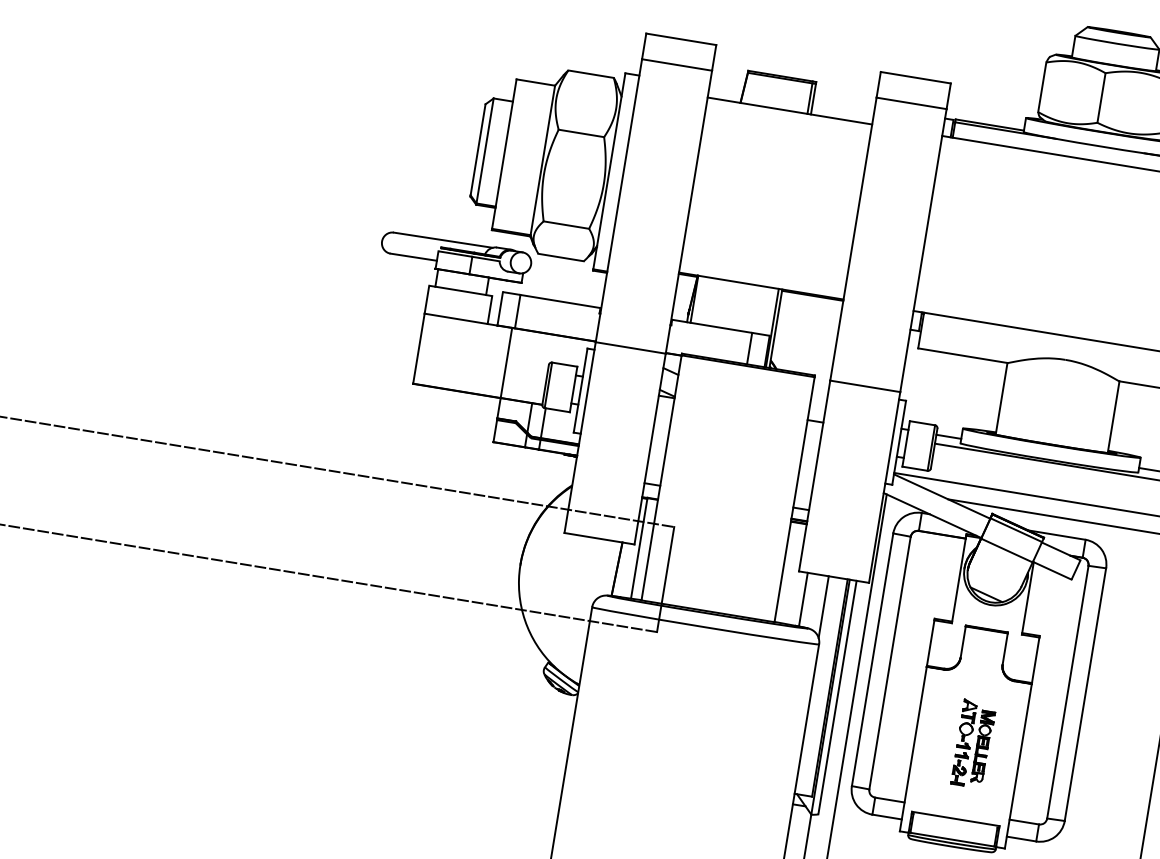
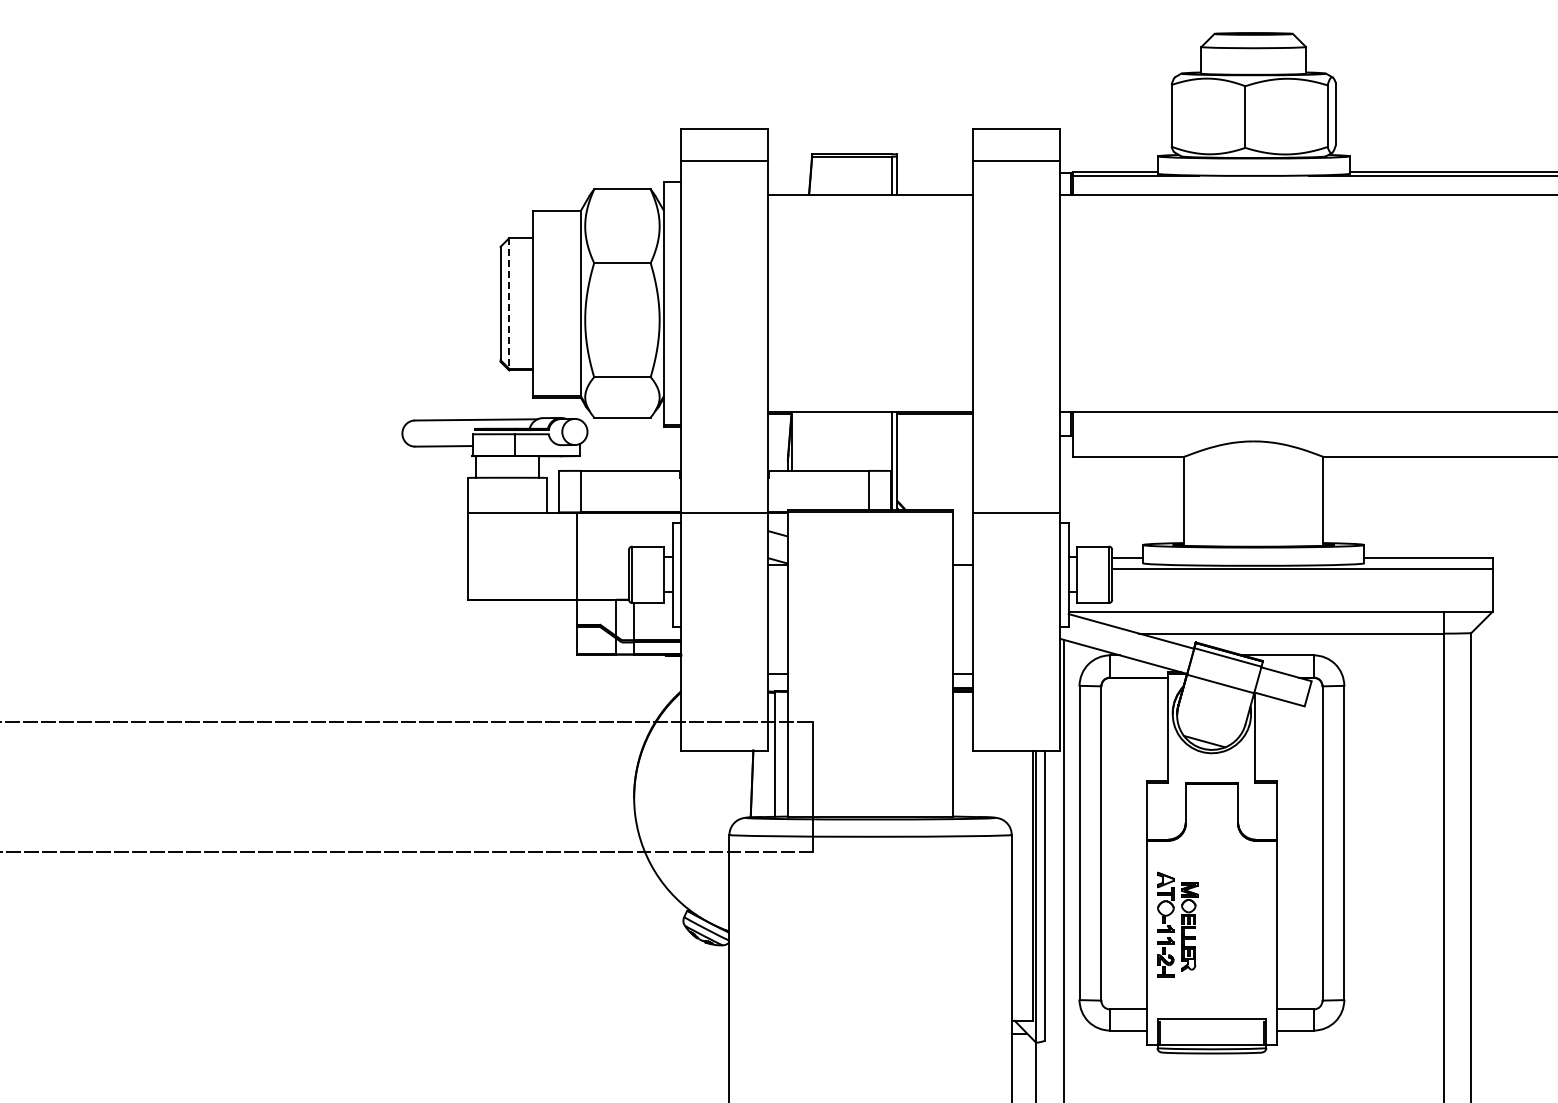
line: (485, 151) -> (509, 304), solid -> dashed
line: (803, 599) -> (983, 783), removed
line: (823, 606) -> (1009, 788), removed
part: (973, 743) -> (1177, 924), moved

